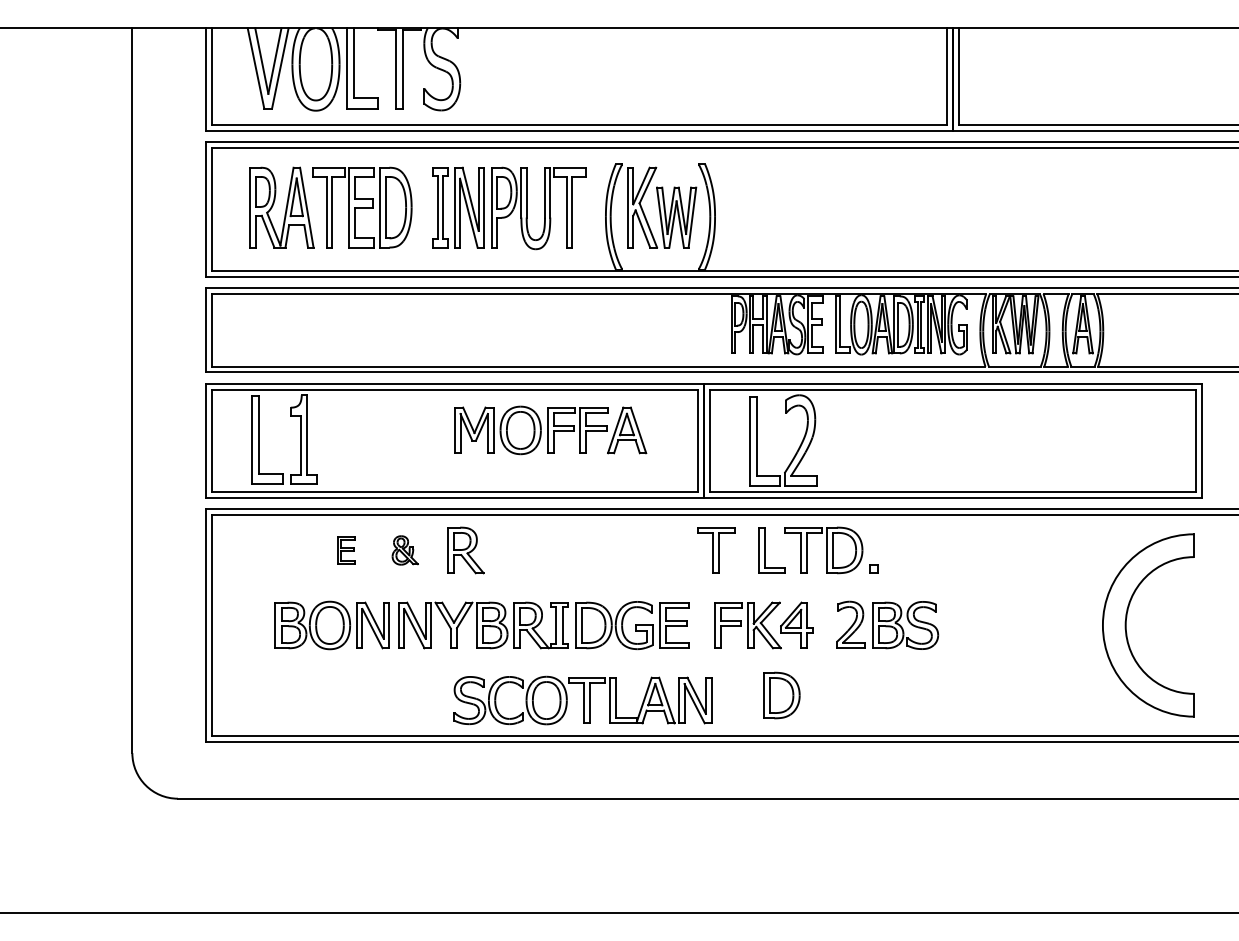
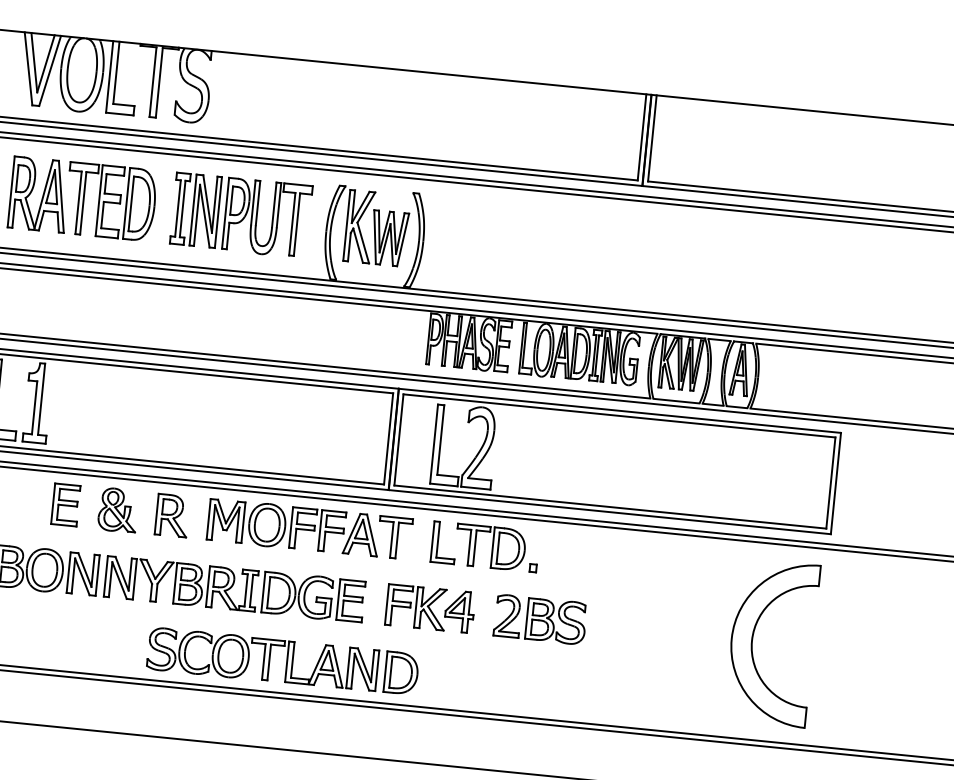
part: (550, 430) -> (293, 527), moved
part: (345, 550) -> (65, 505), size x1.67
part: (405, 550) -> (118, 510), size x1.67
part: (781, 695) -> (401, 673), moved

